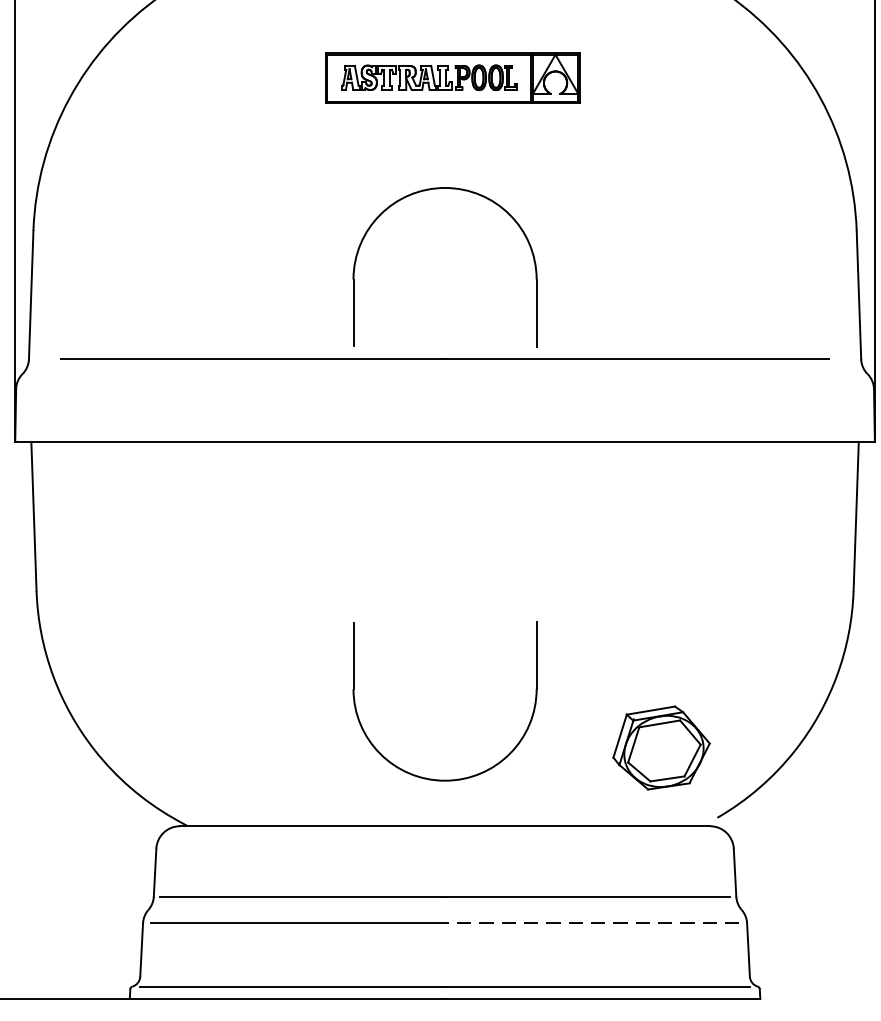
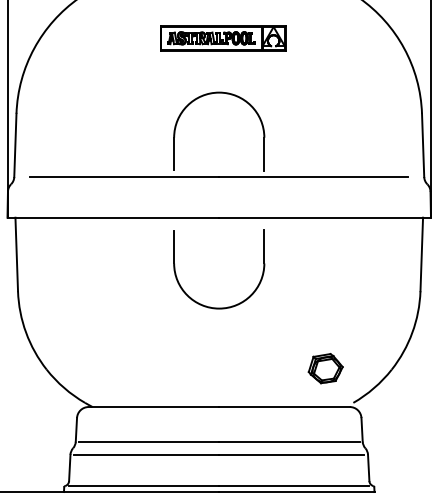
part: (660, 748) -> (325, 368), size x0.71
part: (461, 776) -> (227, 306), moved
line: (591, 922) -> (291, 454), dashed -> solid

